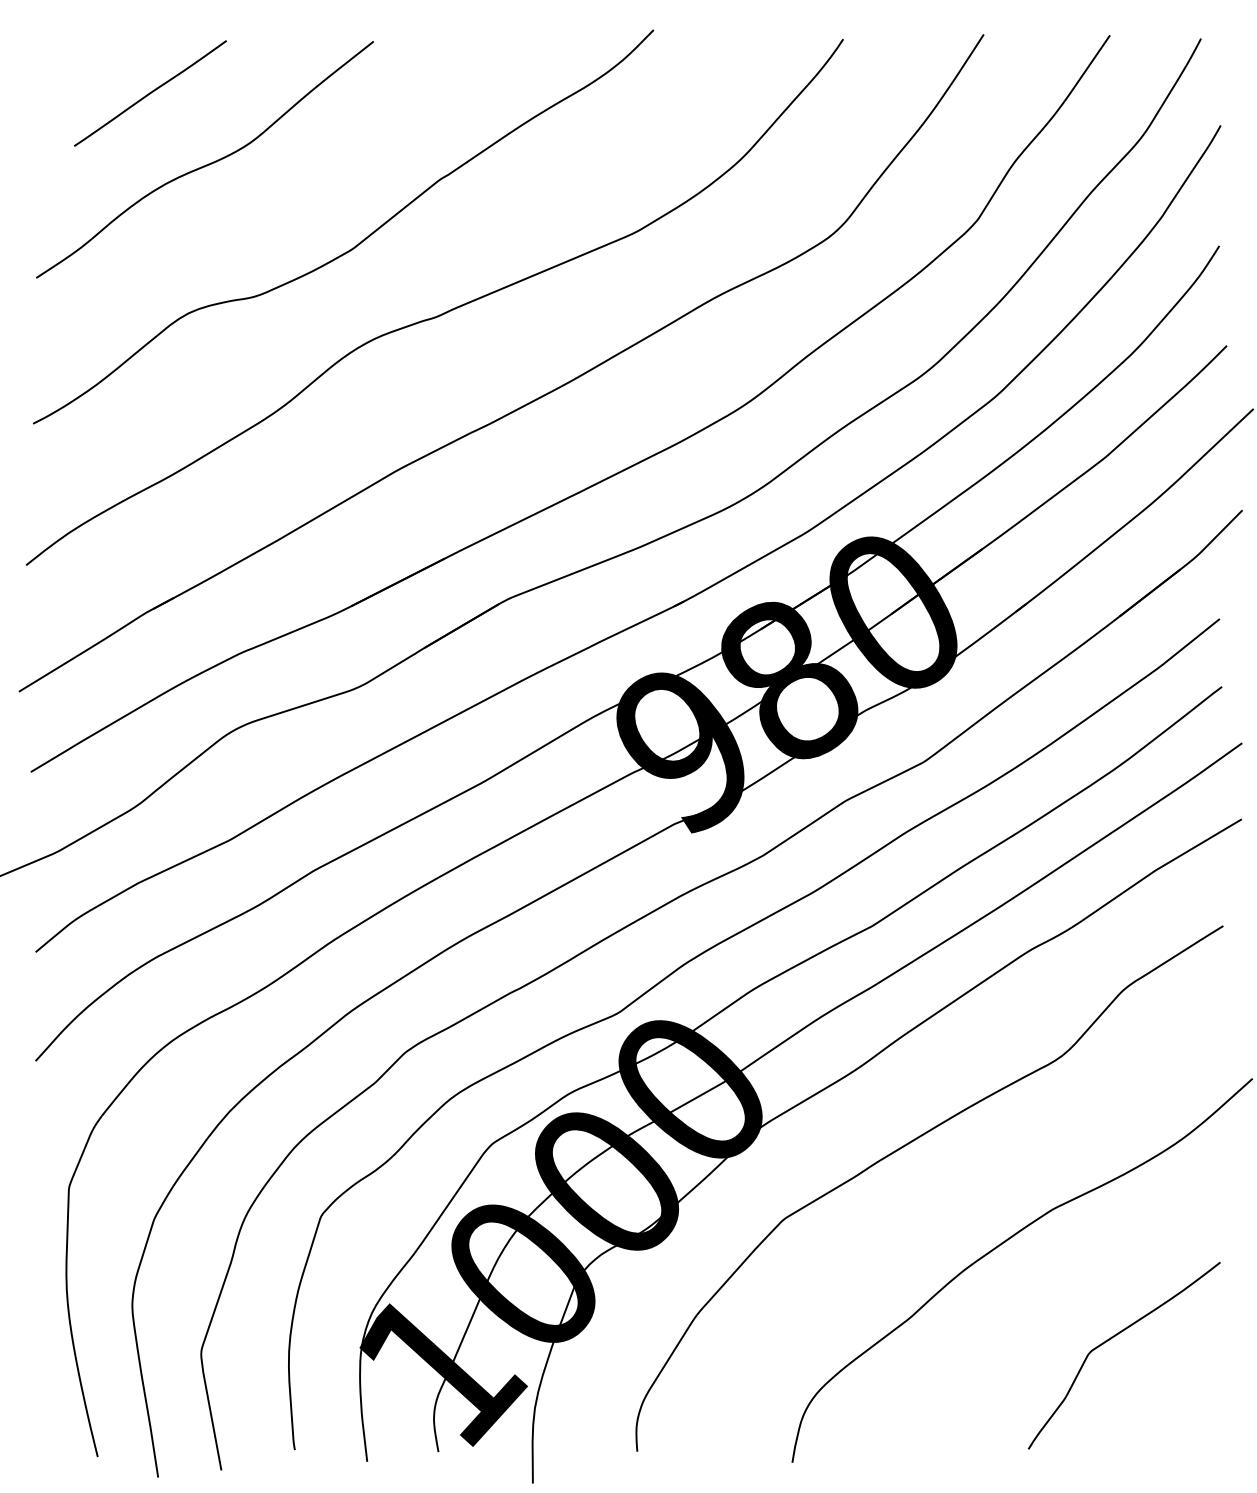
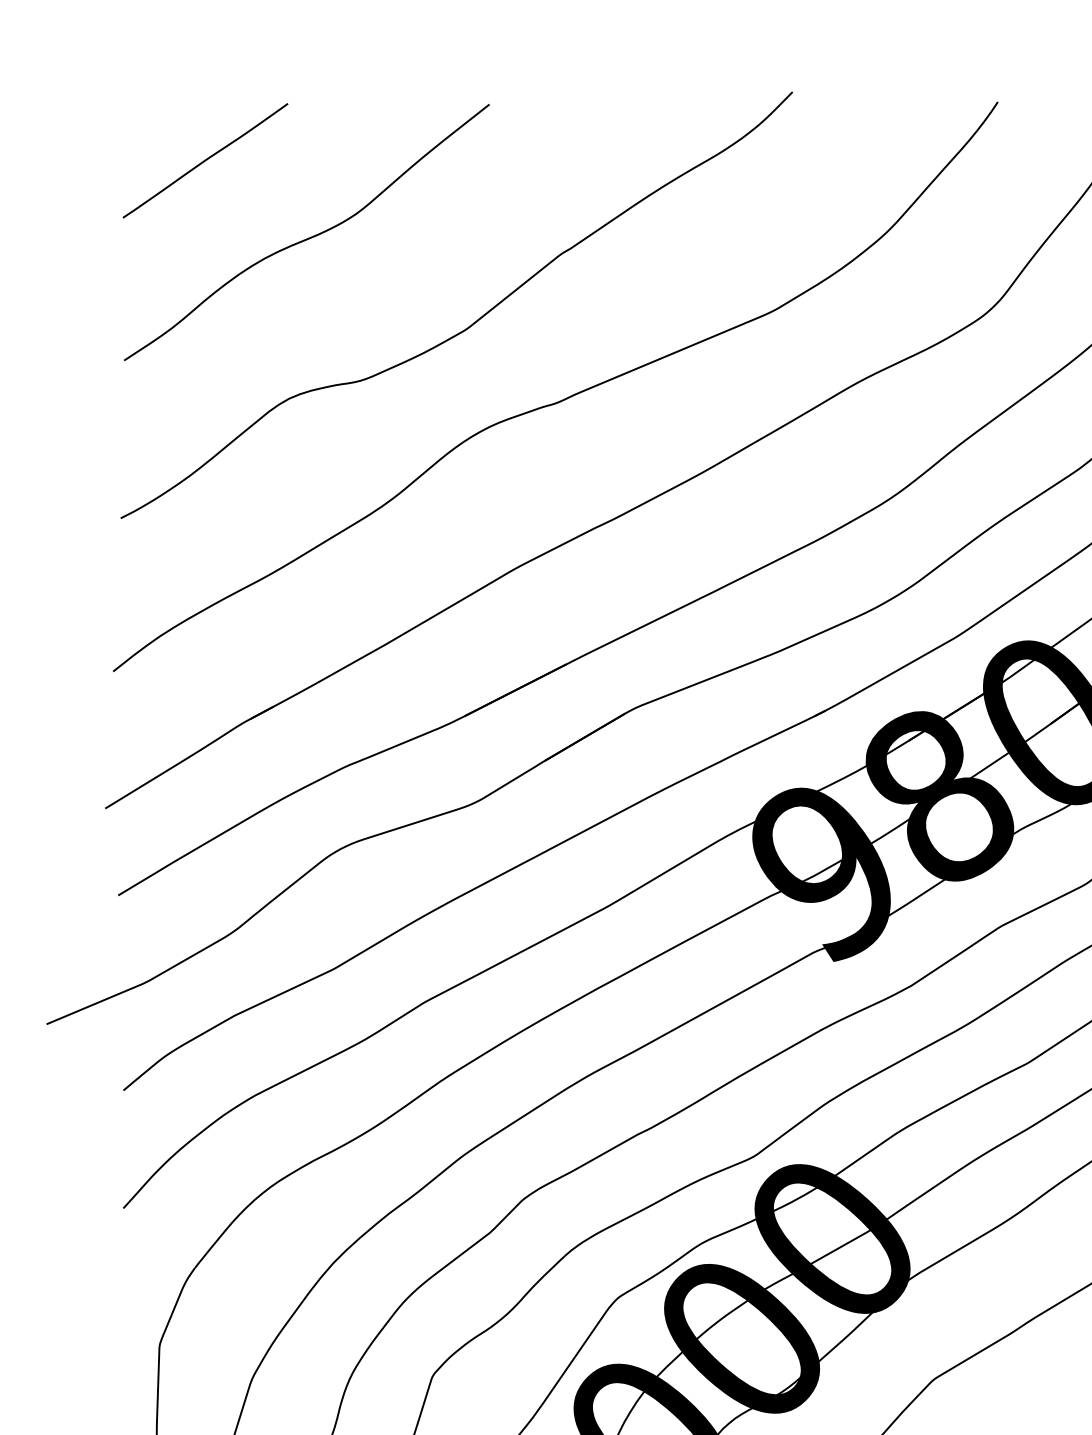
line: (150, 93) -> (205, 160), moved

